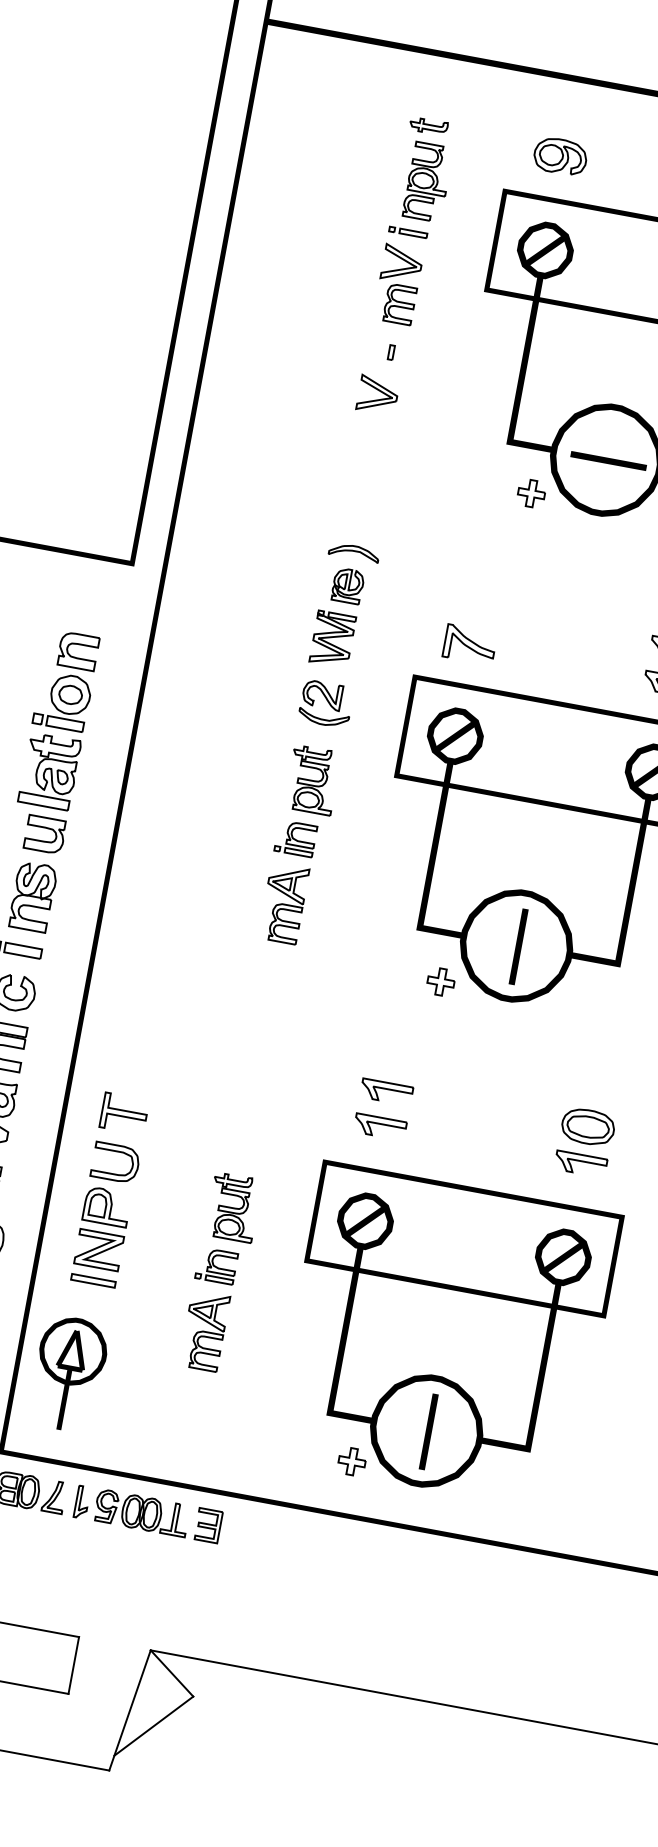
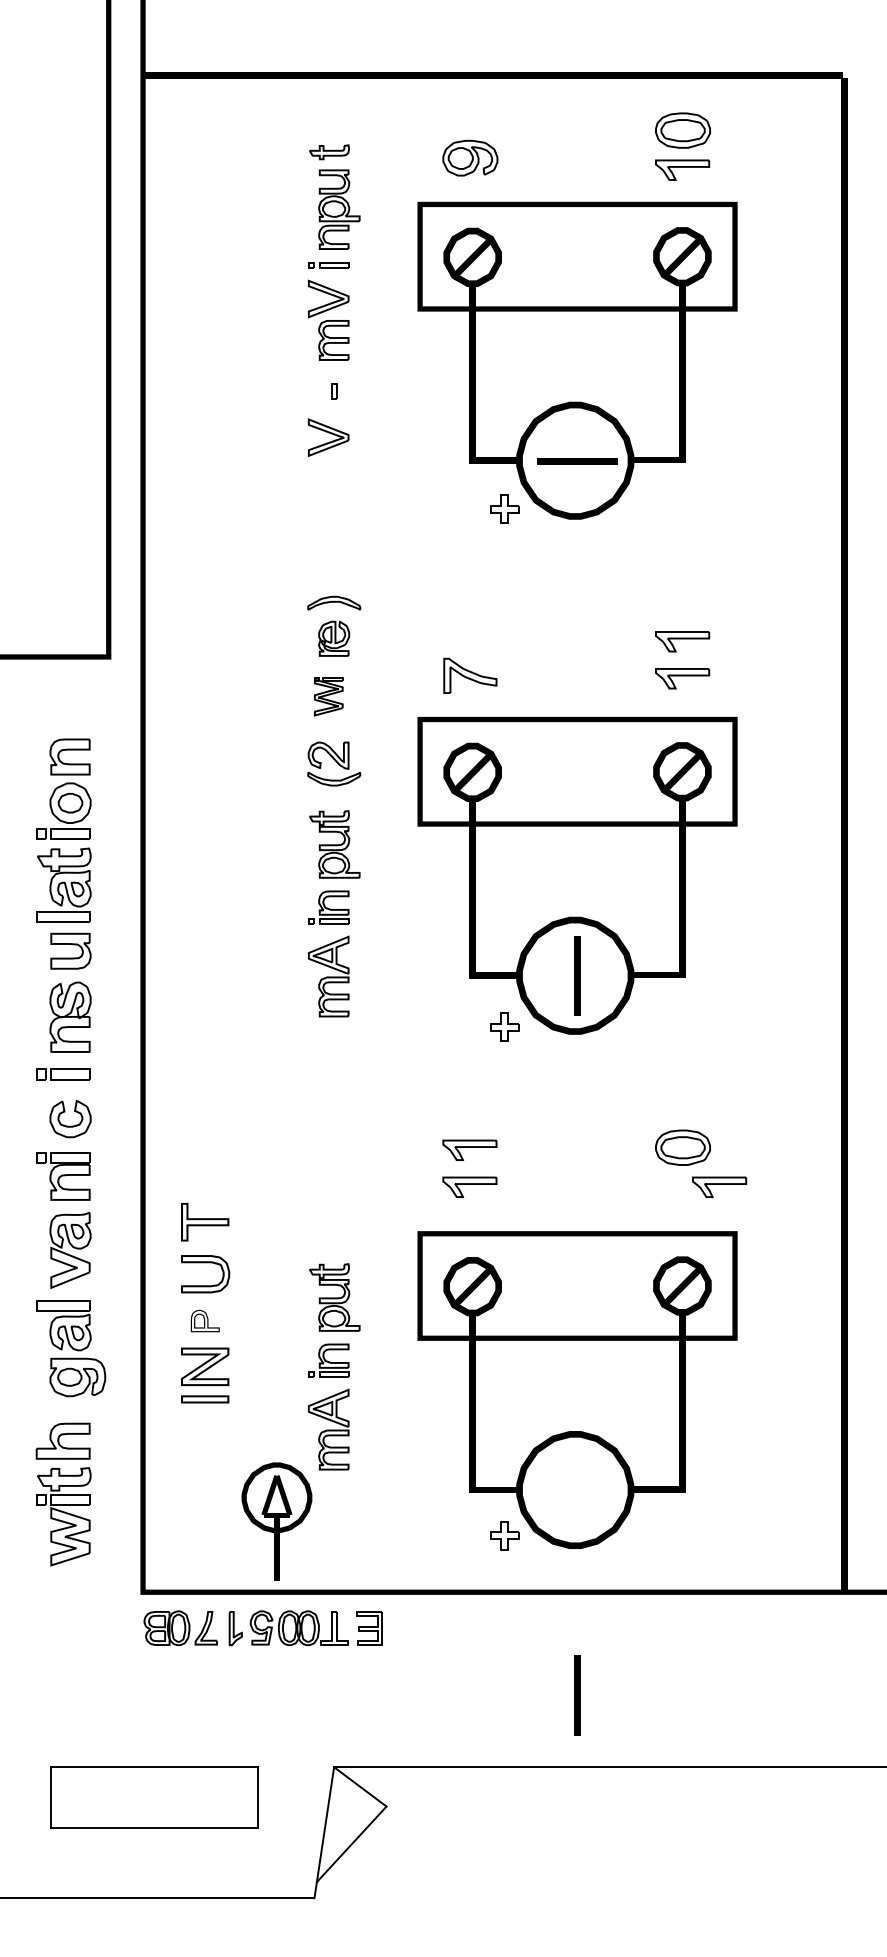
part: (332, 639) -> (328, 696), size x0.7
part: (580, 1163) -> (719, 1186), moved
part: (107, 1206) -> (205, 1320), size x0.6
part: (68, 1373) -> (276, 1521), moved
curve: (428, 1431) -> (577, 1695), moved

